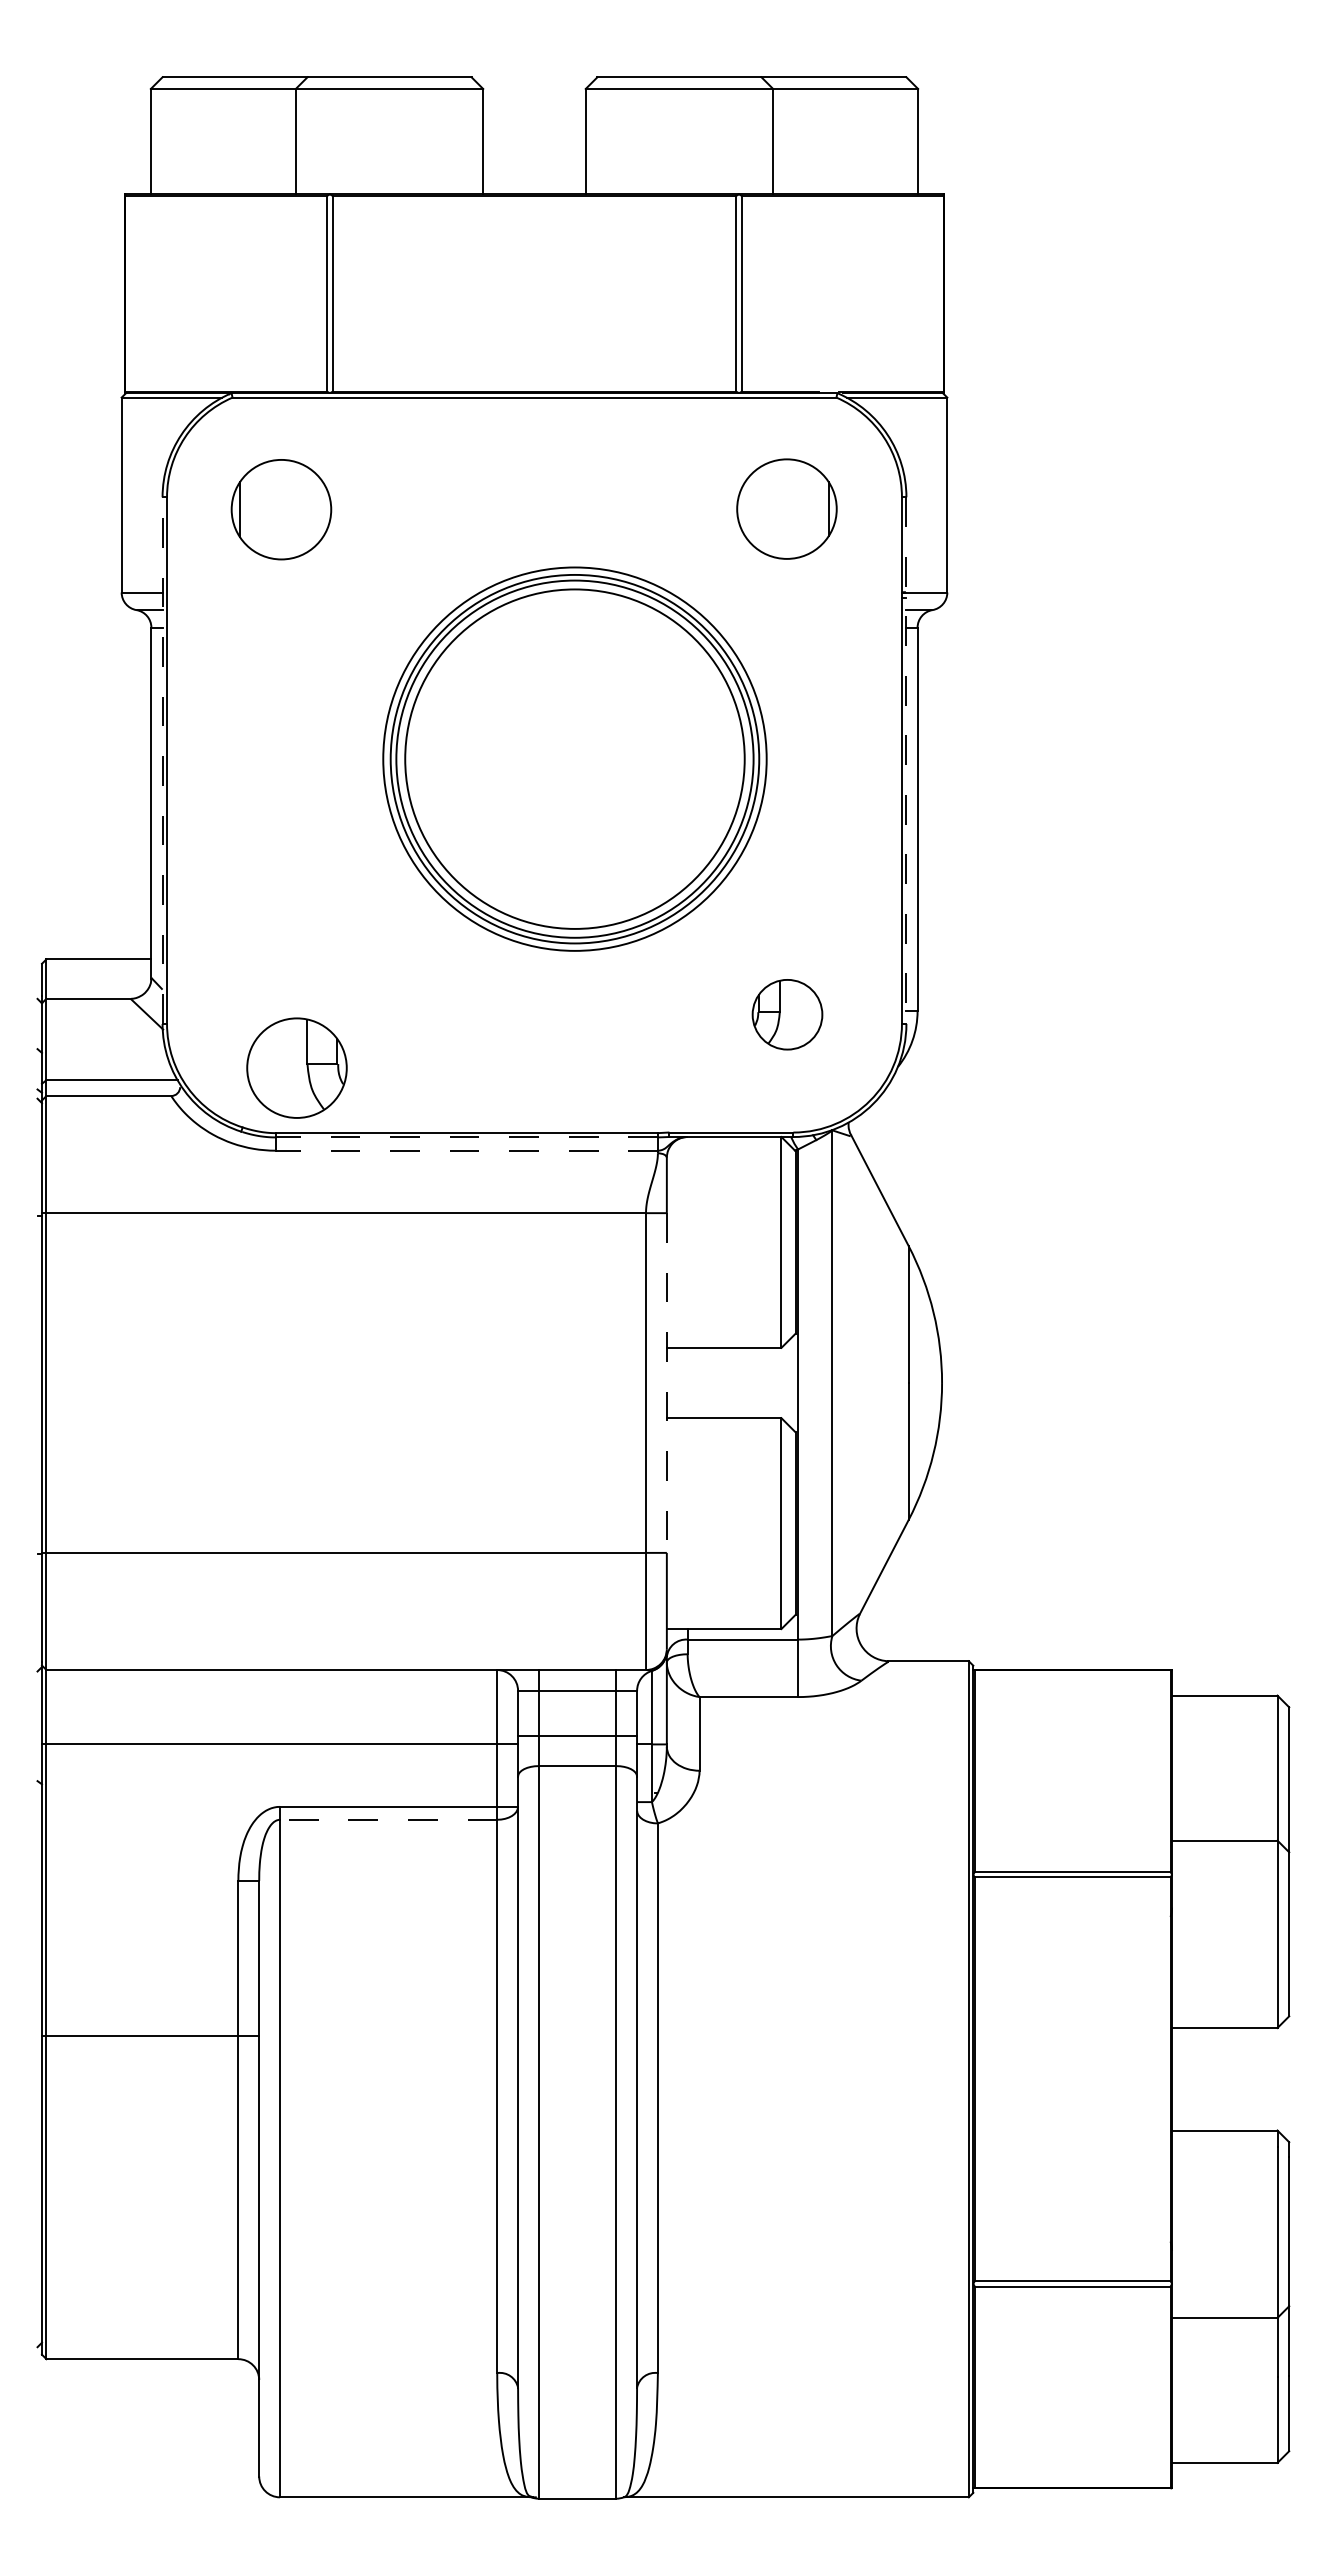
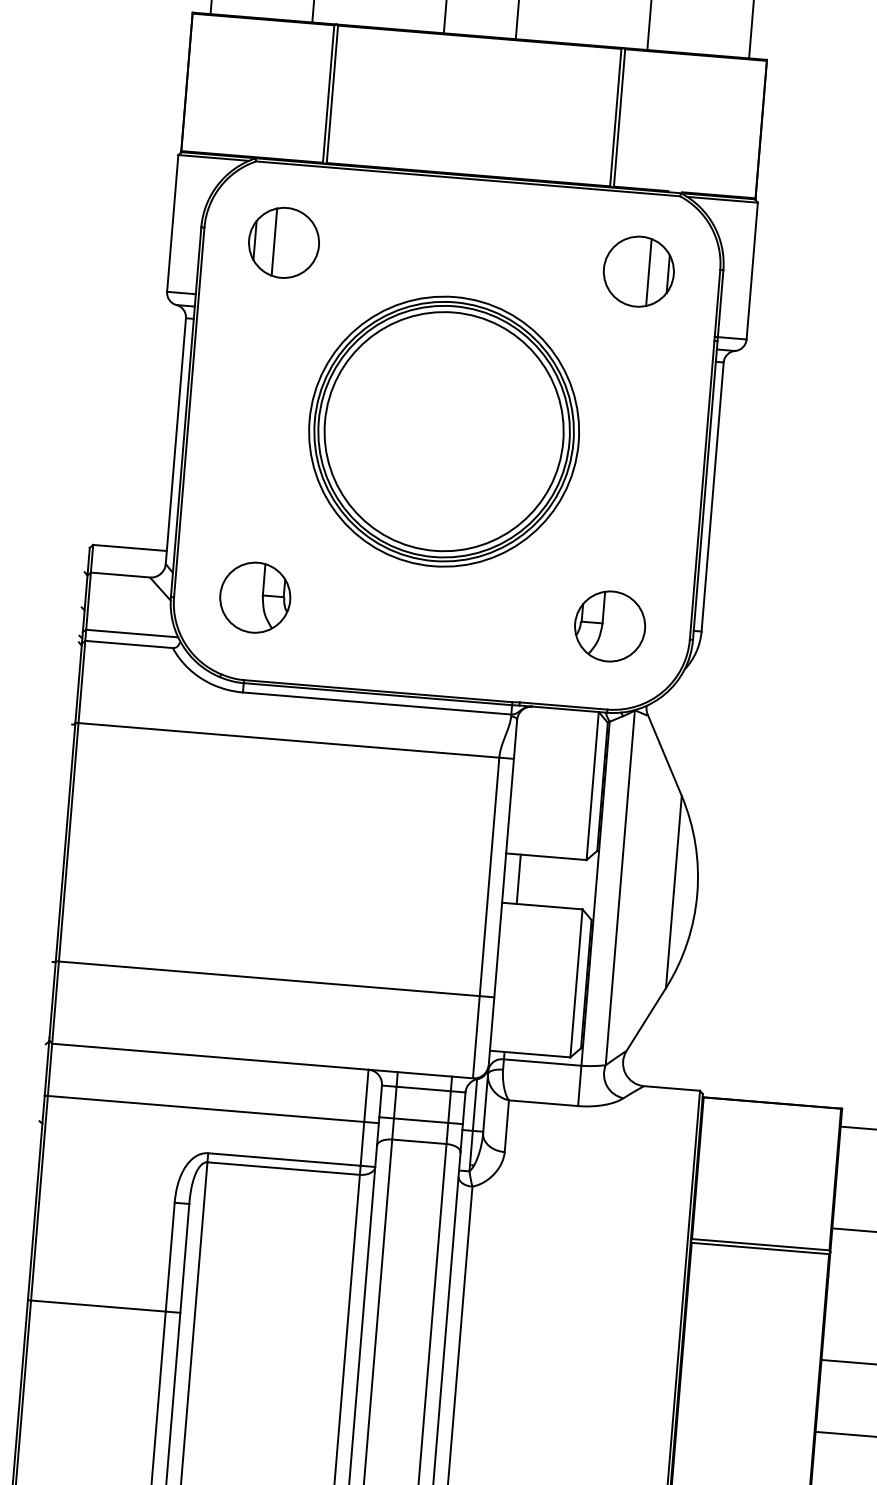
line: (801, 508) -> (649, 272), added
line: (267, 509) -> (274, 241), added
part: (574, 758) -> (443, 431), moved
line: (162, 760) -> (186, 412), dashed -> solid
line: (906, 761) -> (708, 455), dashed -> solid
part: (787, 1014) -> (610, 626), size x1.43
part: (296, 1067) -> (254, 597), moved
line: (466, 1137) -> (377, 694), dashed -> solid
line: (466, 1150) -> (376, 703), dashed -> solid
line: (687, 1382) -> (518, 878), added
line: (666, 1383) -> (503, 878), dashed -> solid
line: (388, 1819) -> (283, 1168), dashed -> solid

